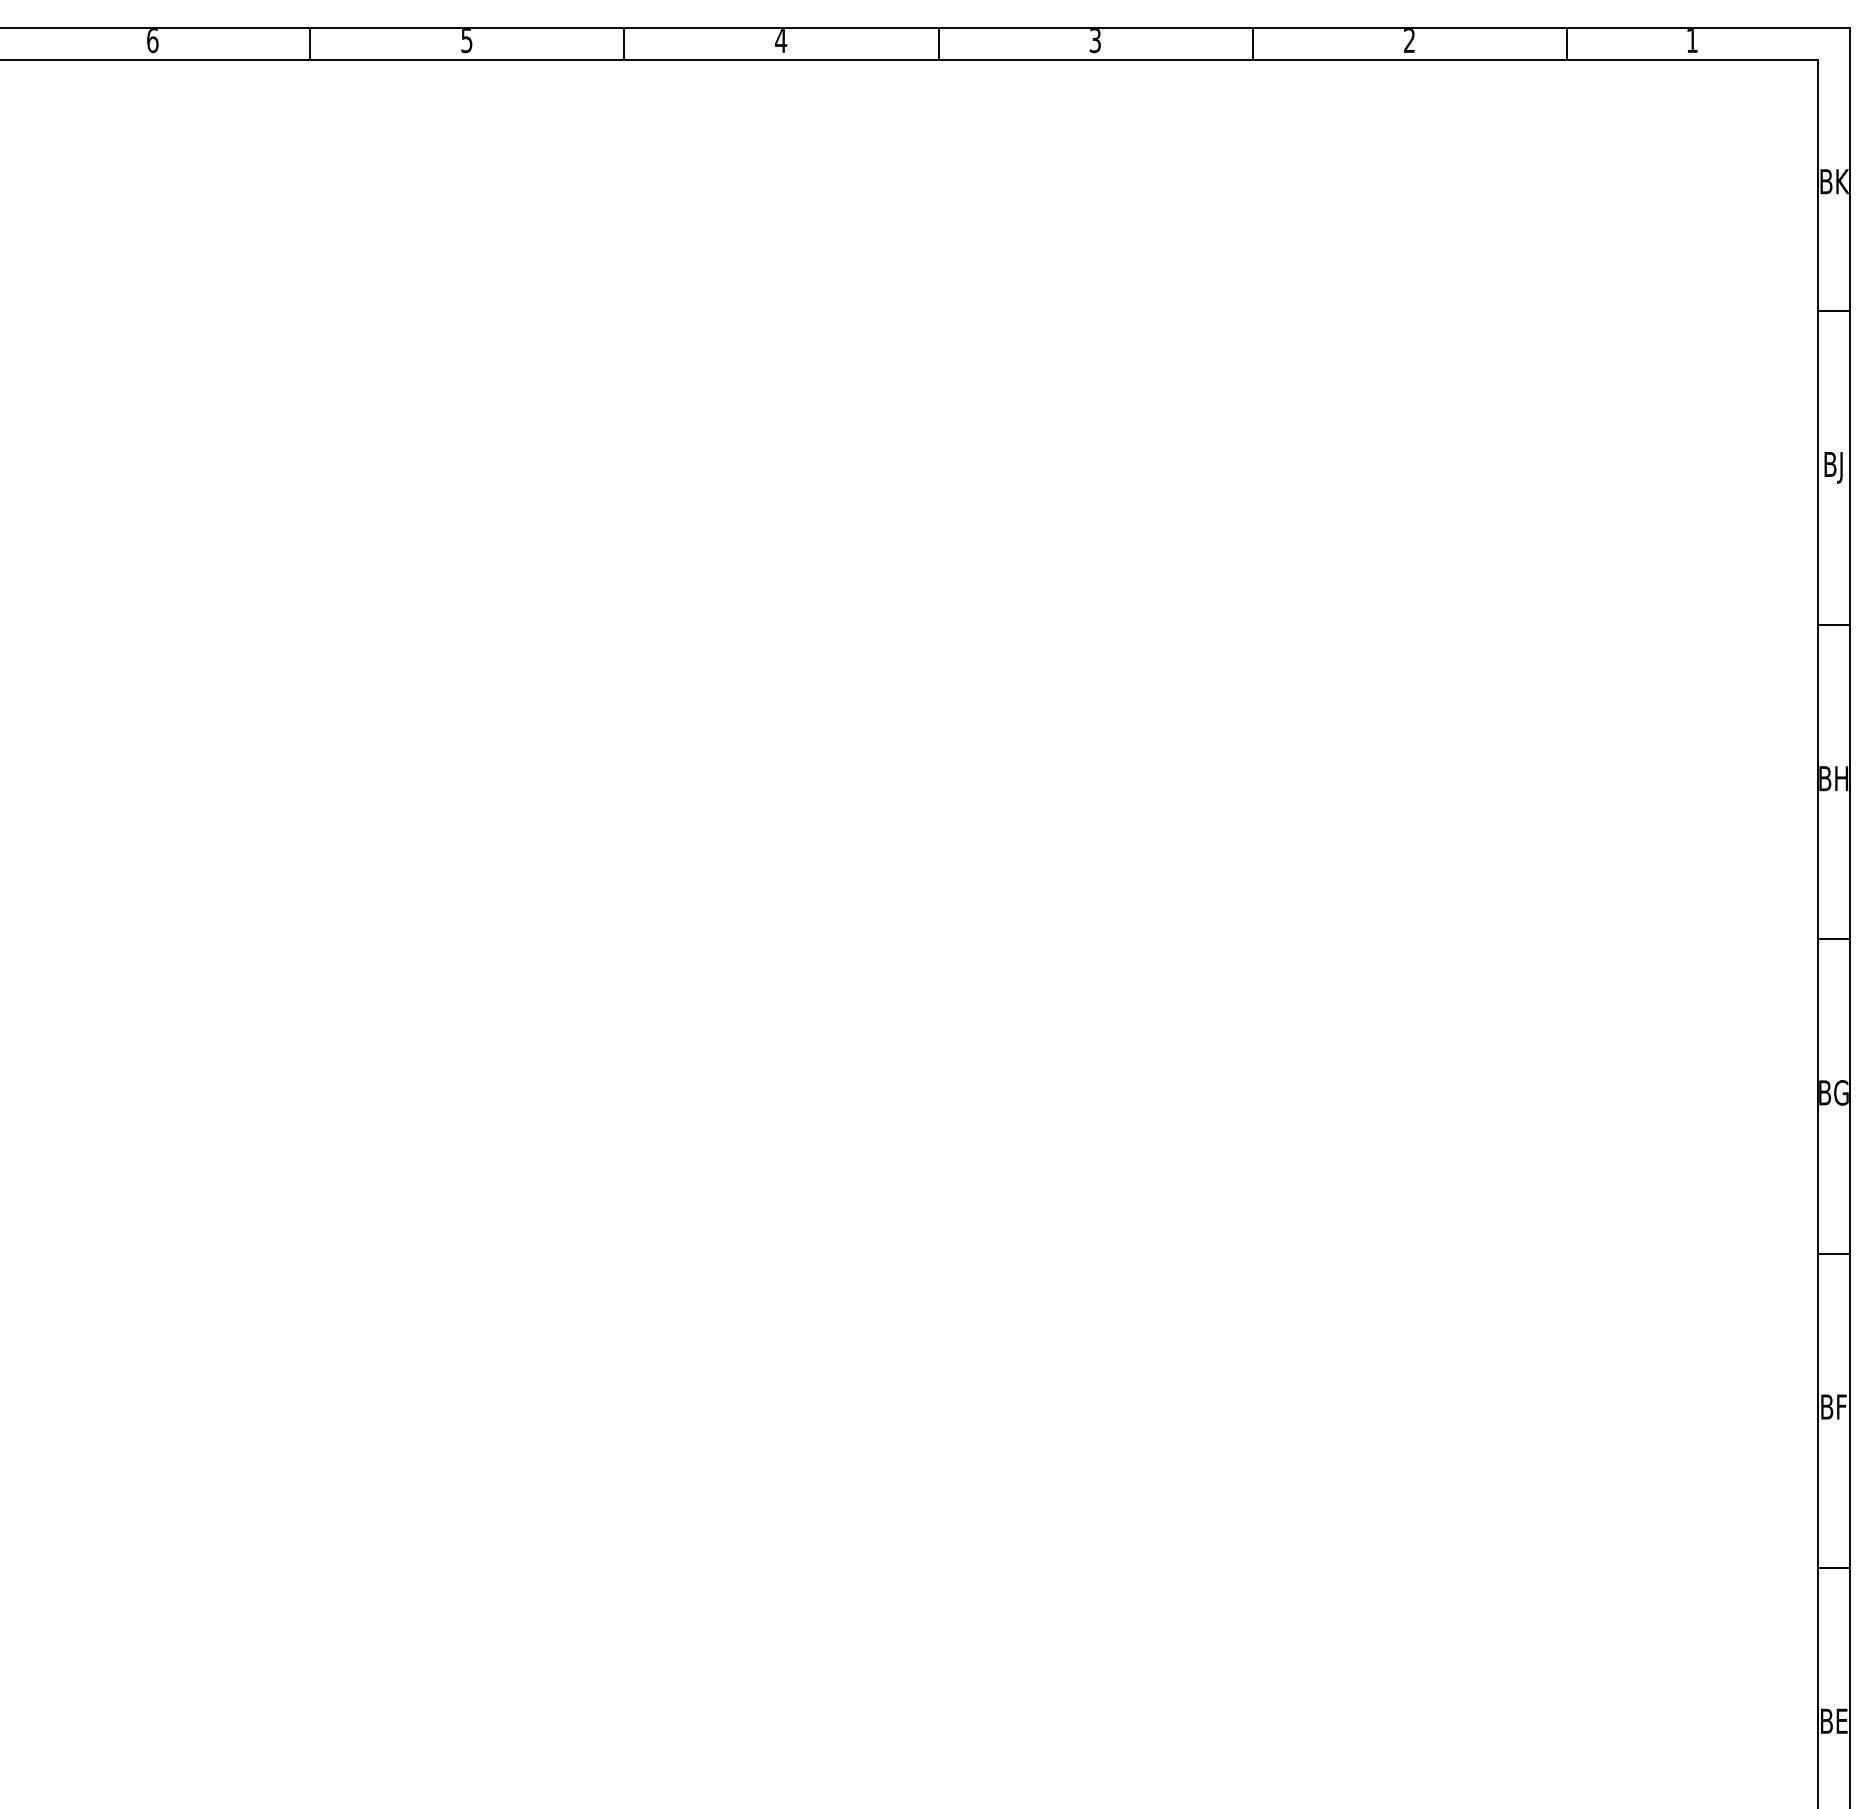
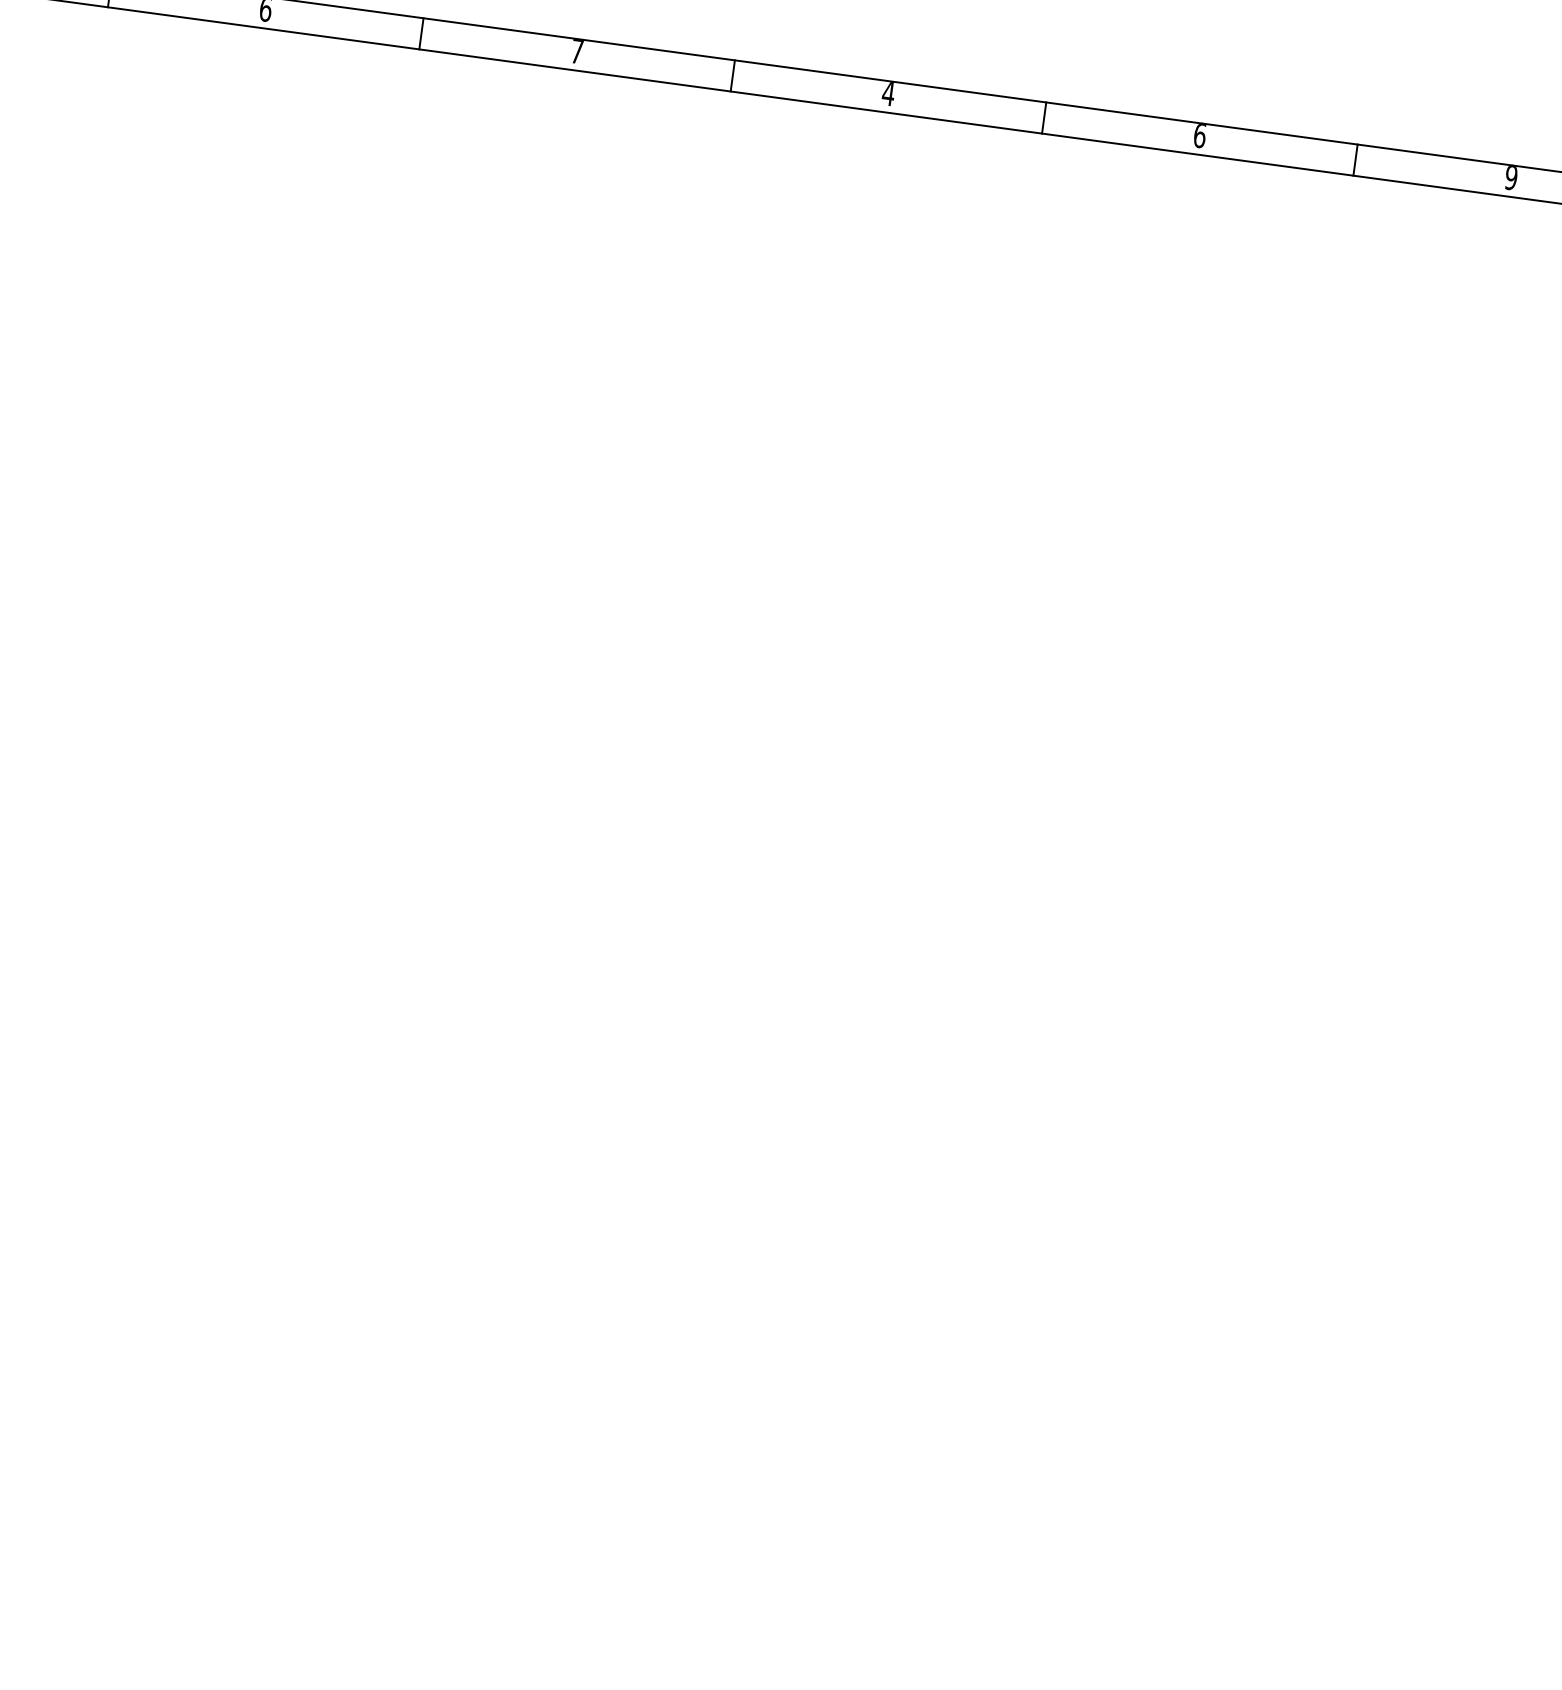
text: (466, 41) -> (576, 52), 5 -> 7
text: (1095, 41) -> (1200, 136), 3 -> 6
text: (1409, 41) -> (1511, 178), 2 -> 9

